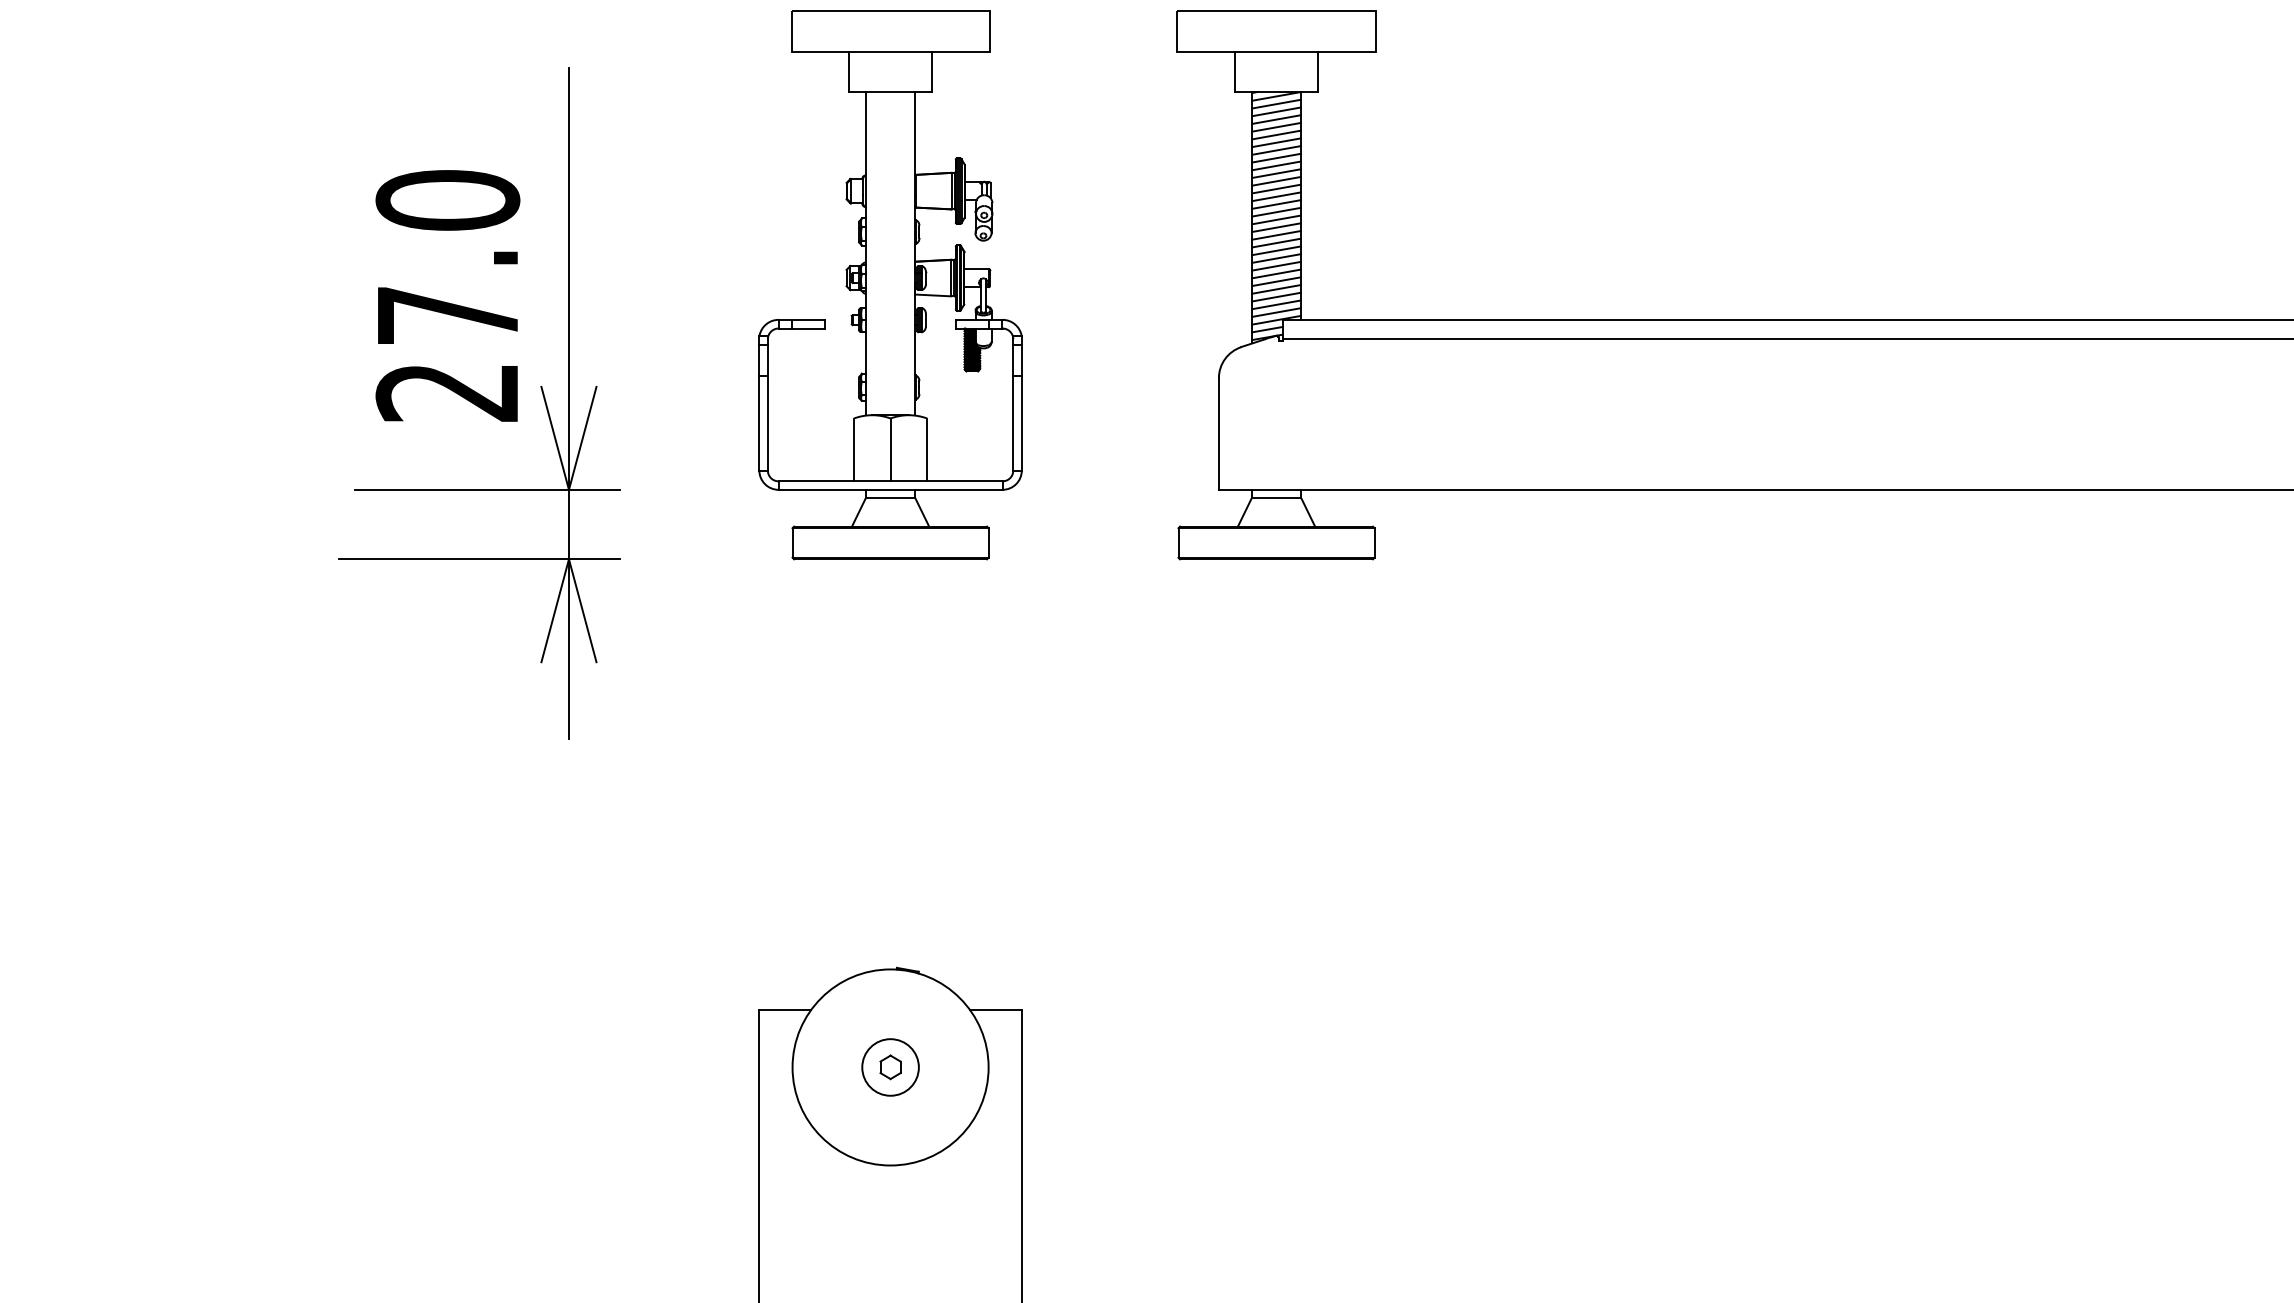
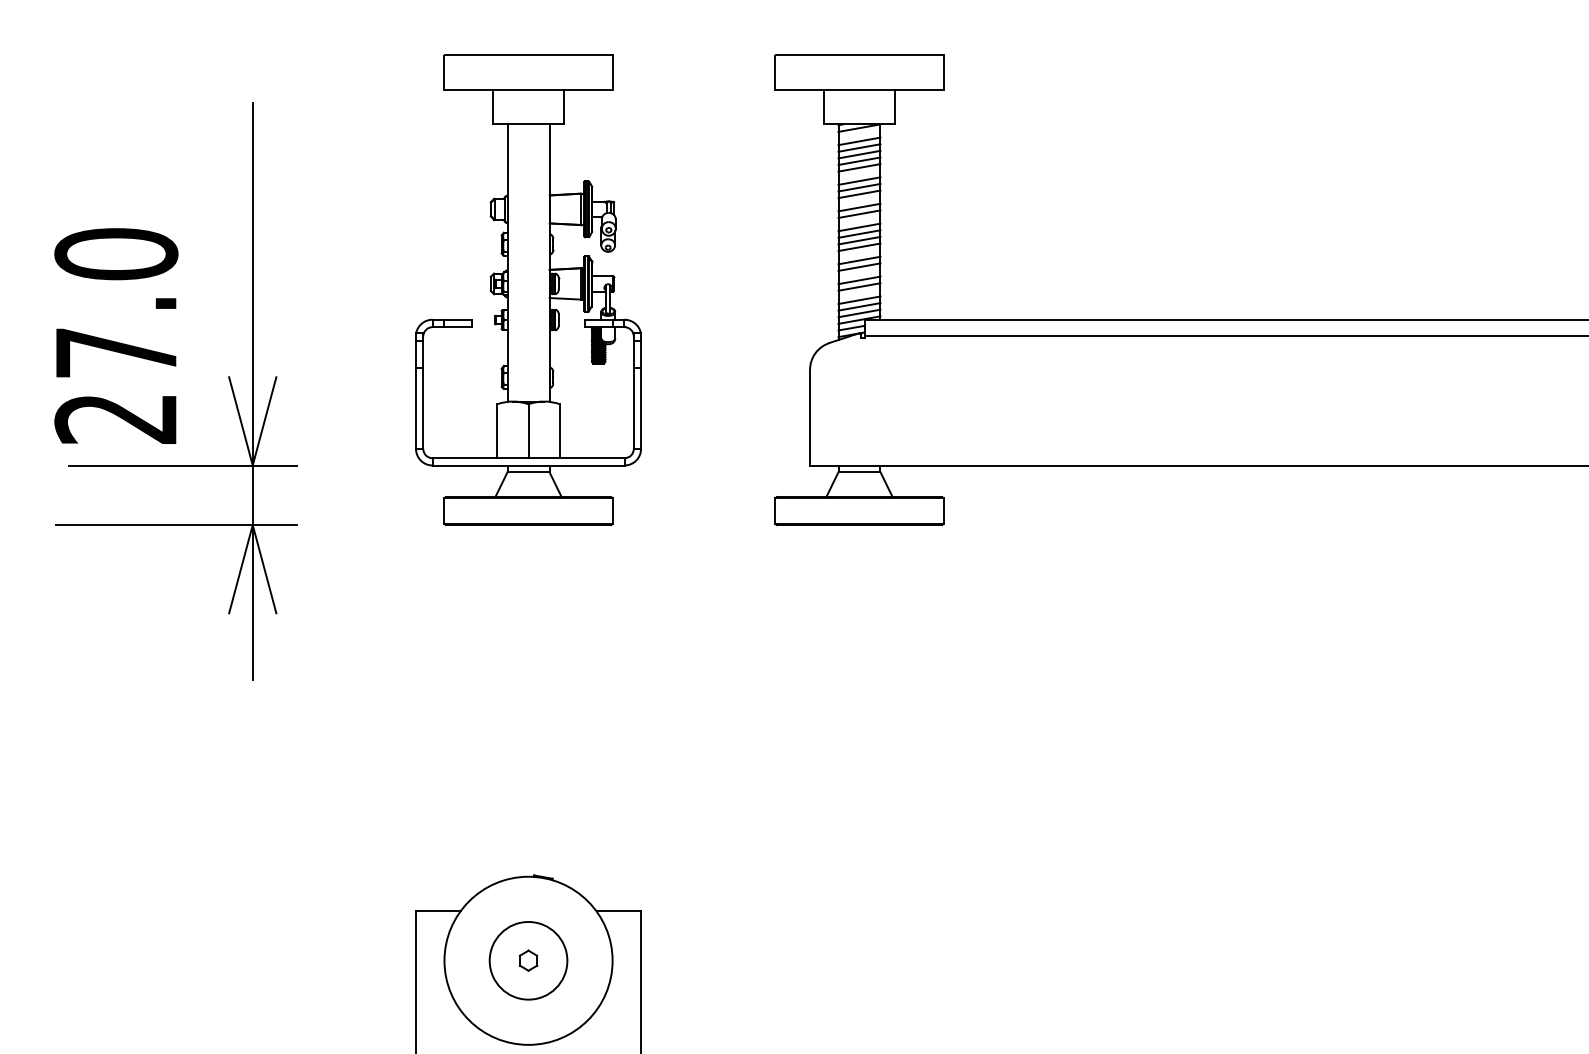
line: (1276, 103) -> (859, 134), removed
line: (1276, 150) -> (859, 174), removed
line: (1276, 180) -> (859, 200), removed
line: (1276, 204) -> (859, 220), removed
line: (1276, 242) -> (859, 253), removed
line: (1276, 265) -> (859, 273), removed
line: (1276, 289) -> (859, 293), removed
text: (447, 295) -> (116, 335), moved
circle: (890, 1067) -> (528, 960), size x1.6

